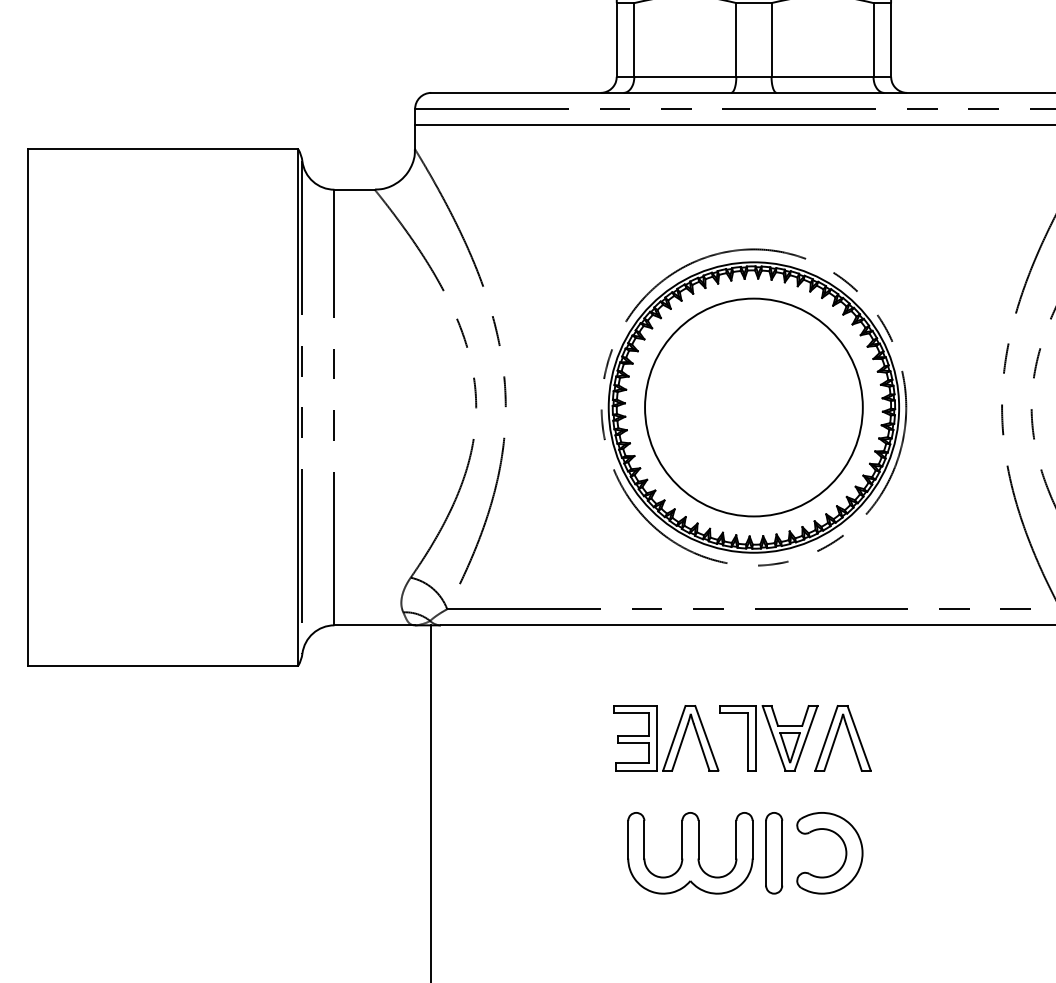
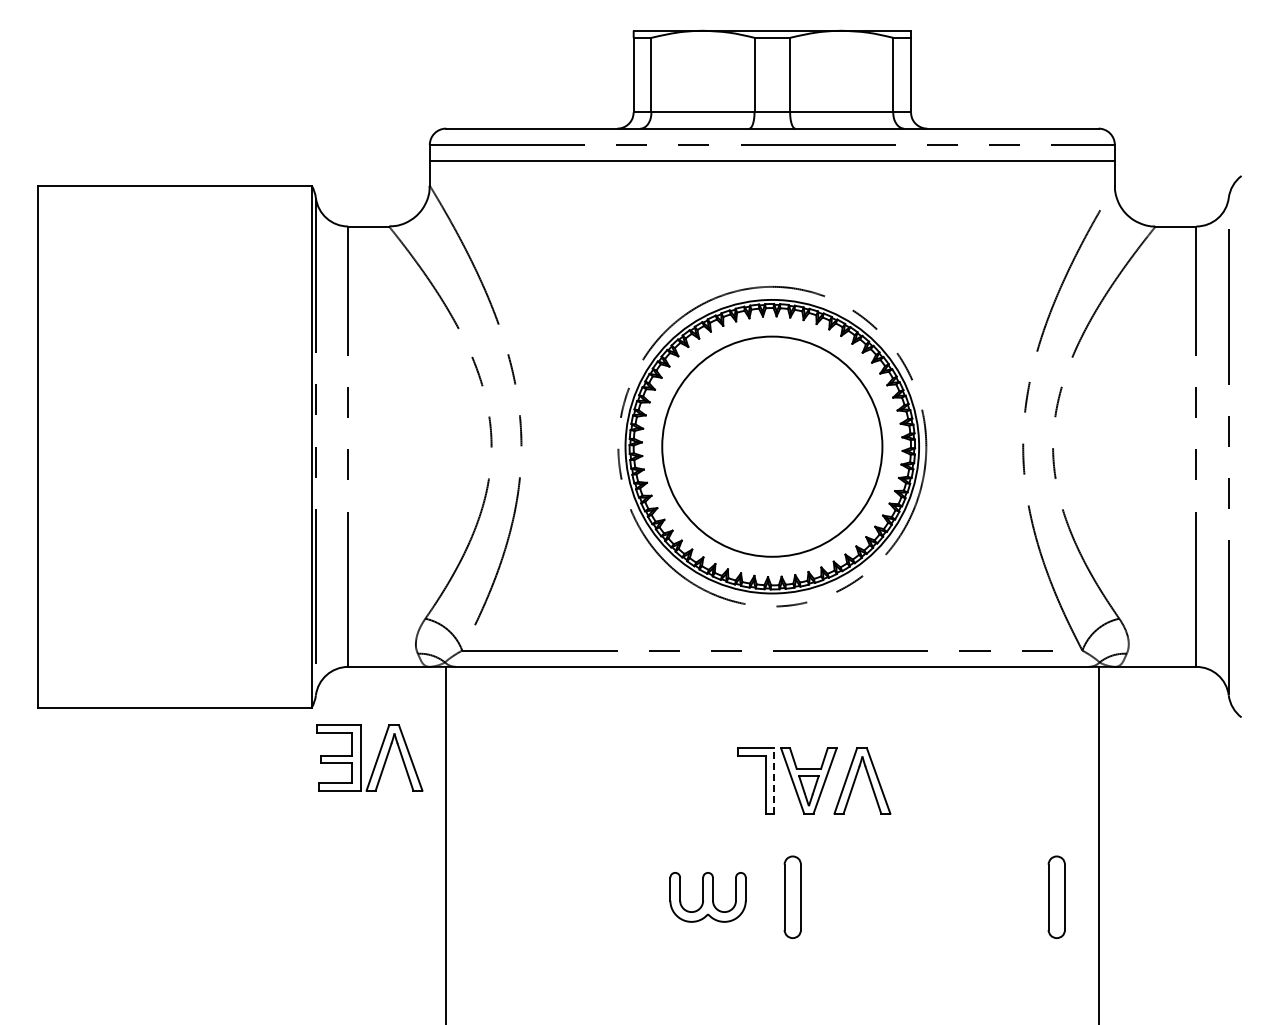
part: (672, 738) -> (376, 758), moved
line: (756, 738) -> (774, 781), solid -> dashed
part: (845, 852) -> (864, 896), removed
part: (1035, 852) -> (1056, 896), added
part: (689, 853) -> (707, 897), size x0.6

